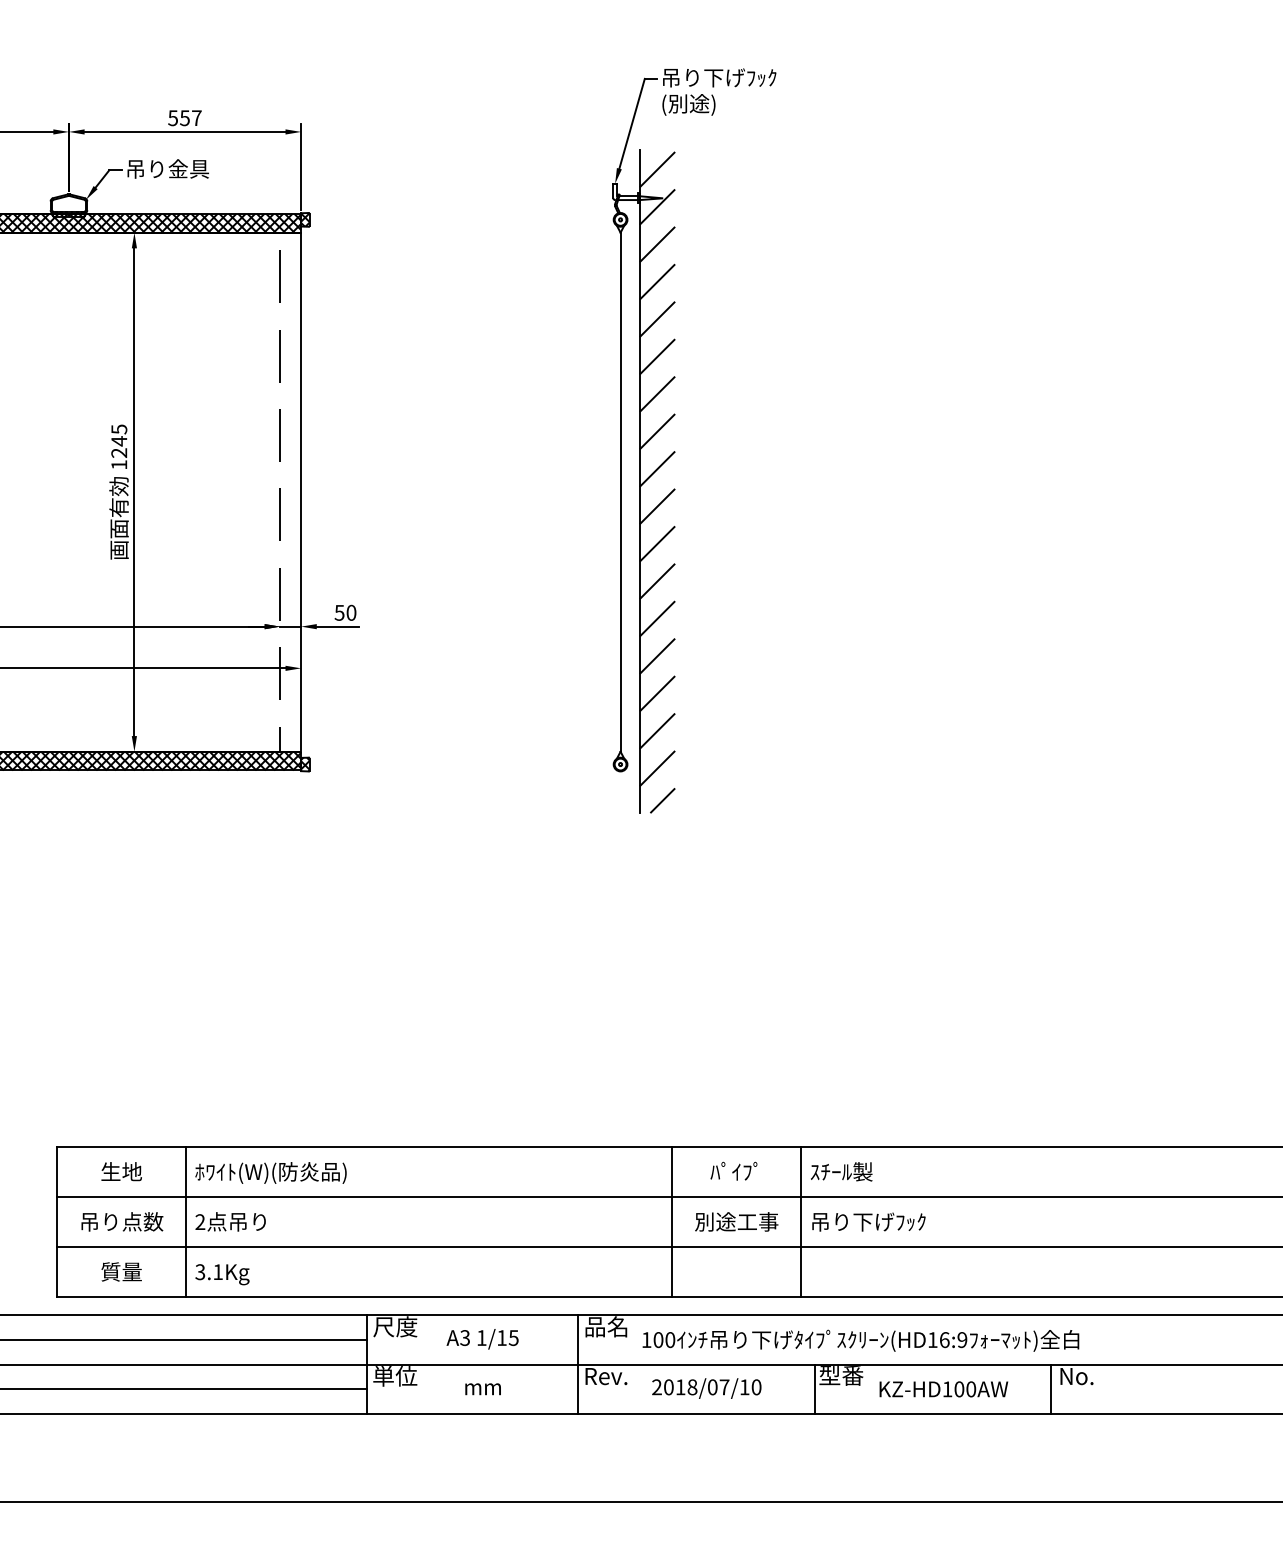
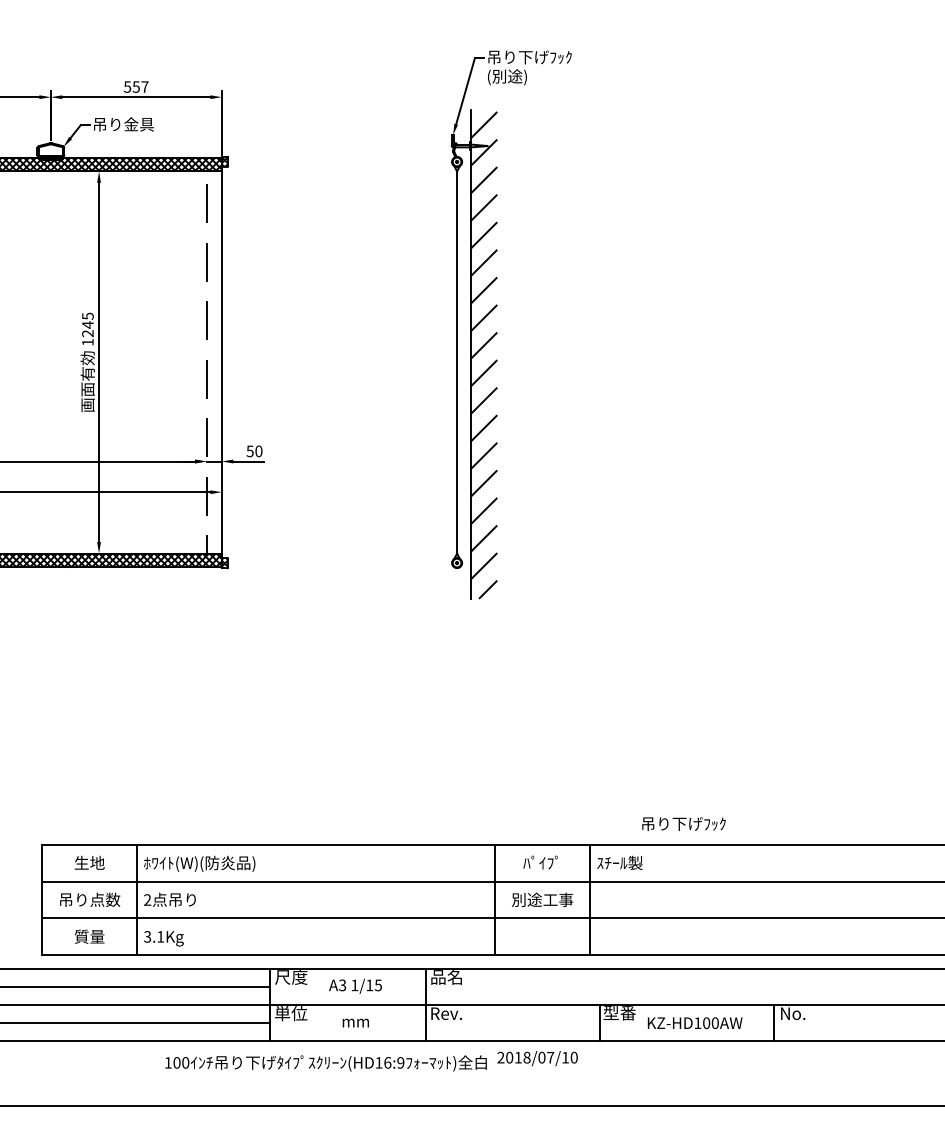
text: (868, 1221) -> (683, 823), moved
text: (860, 1340) -> (325, 1063), moved
text: (706, 1388) -> (537, 1058), moved

